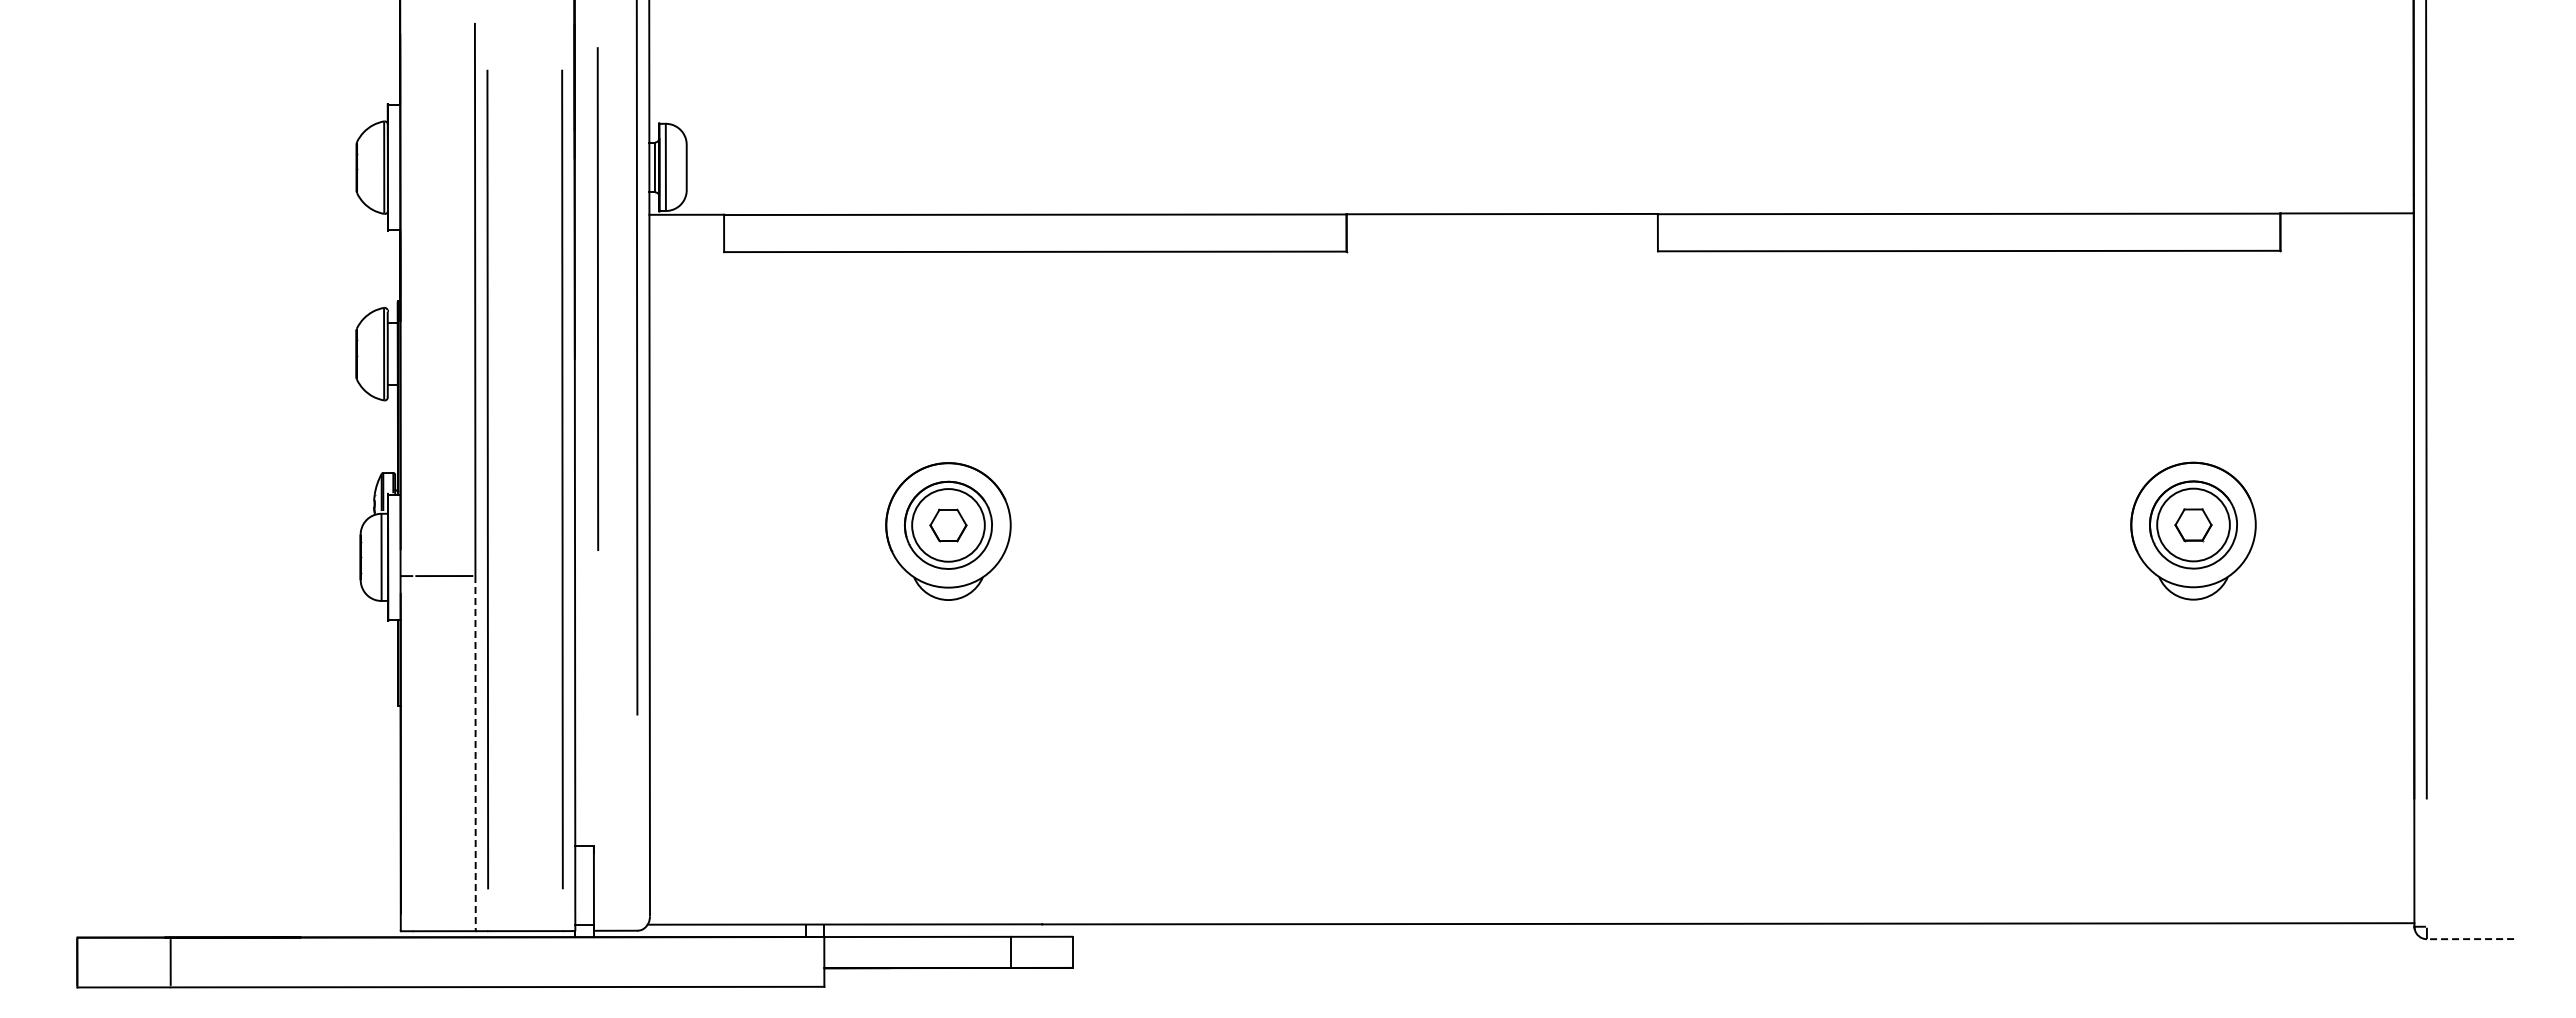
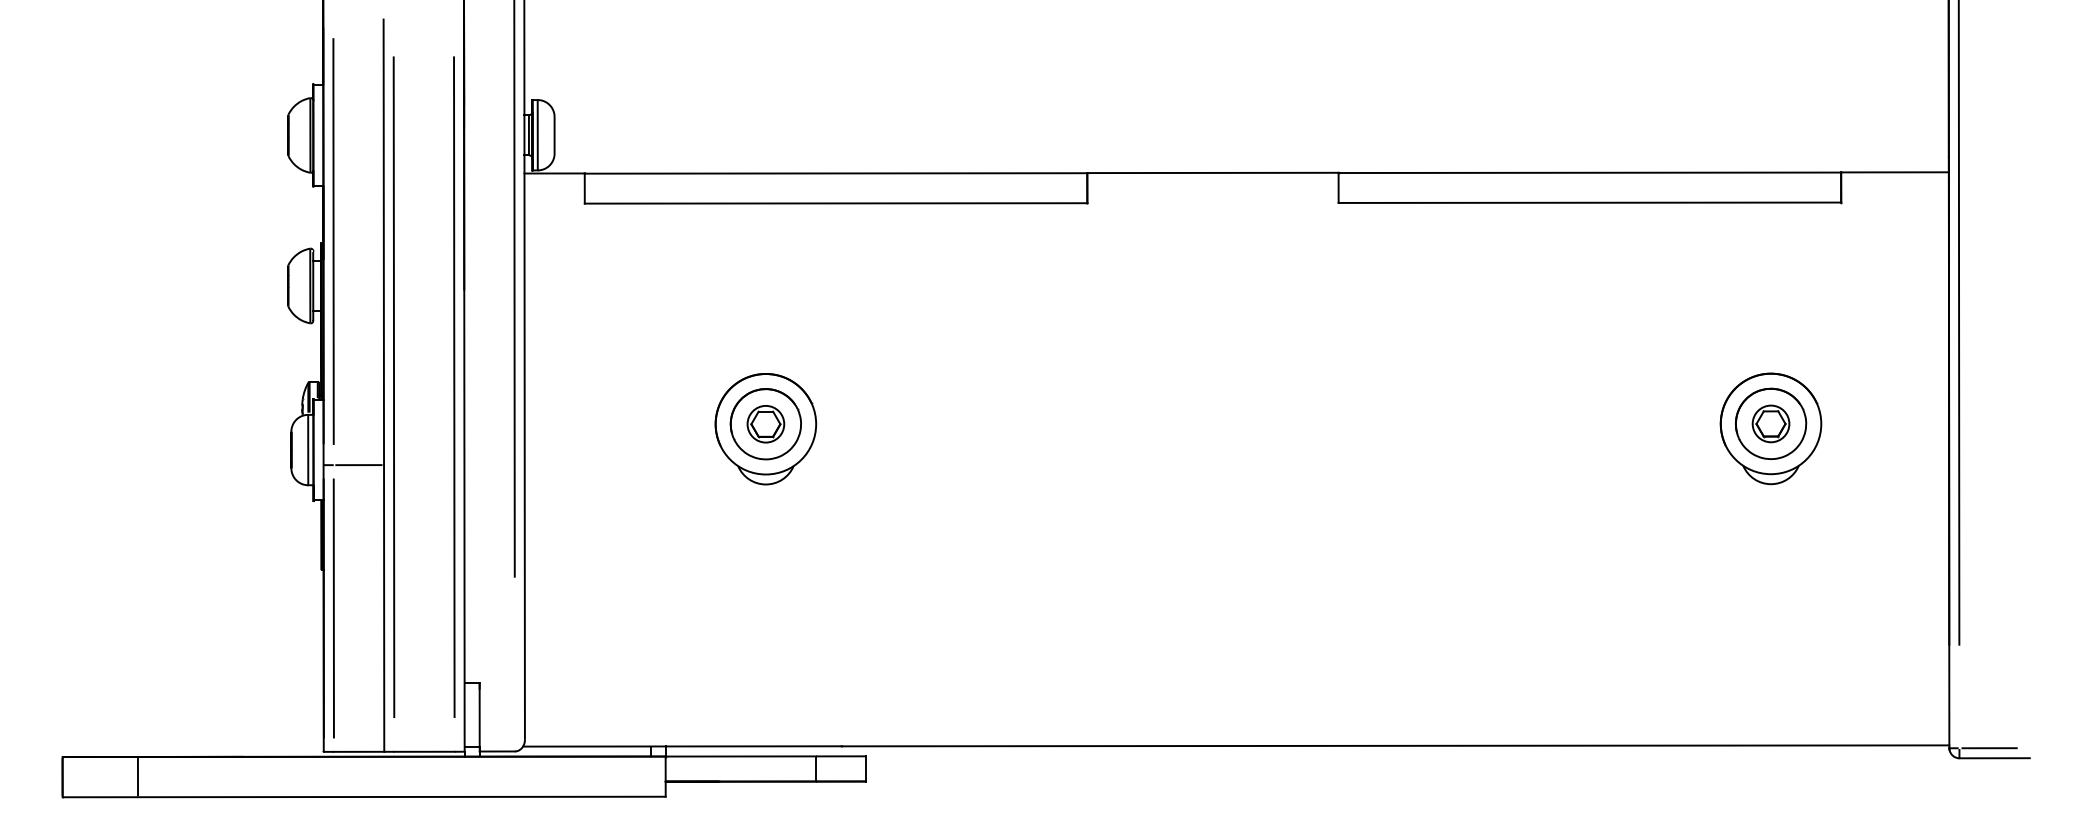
line: (597, 298) -> (333, 241), moved
circle: (2193, 524) -> (1771, 423), size x0.62
circle: (948, 525) -> (765, 424), size x0.62
line: (413, 753) -> (334, 608), added
line: (475, 753) -> (384, 608), dashed -> solid
line: (2463, 926) -> (1988, 748), added
line: (2470, 939) -> (1994, 758), dashed -> solid

